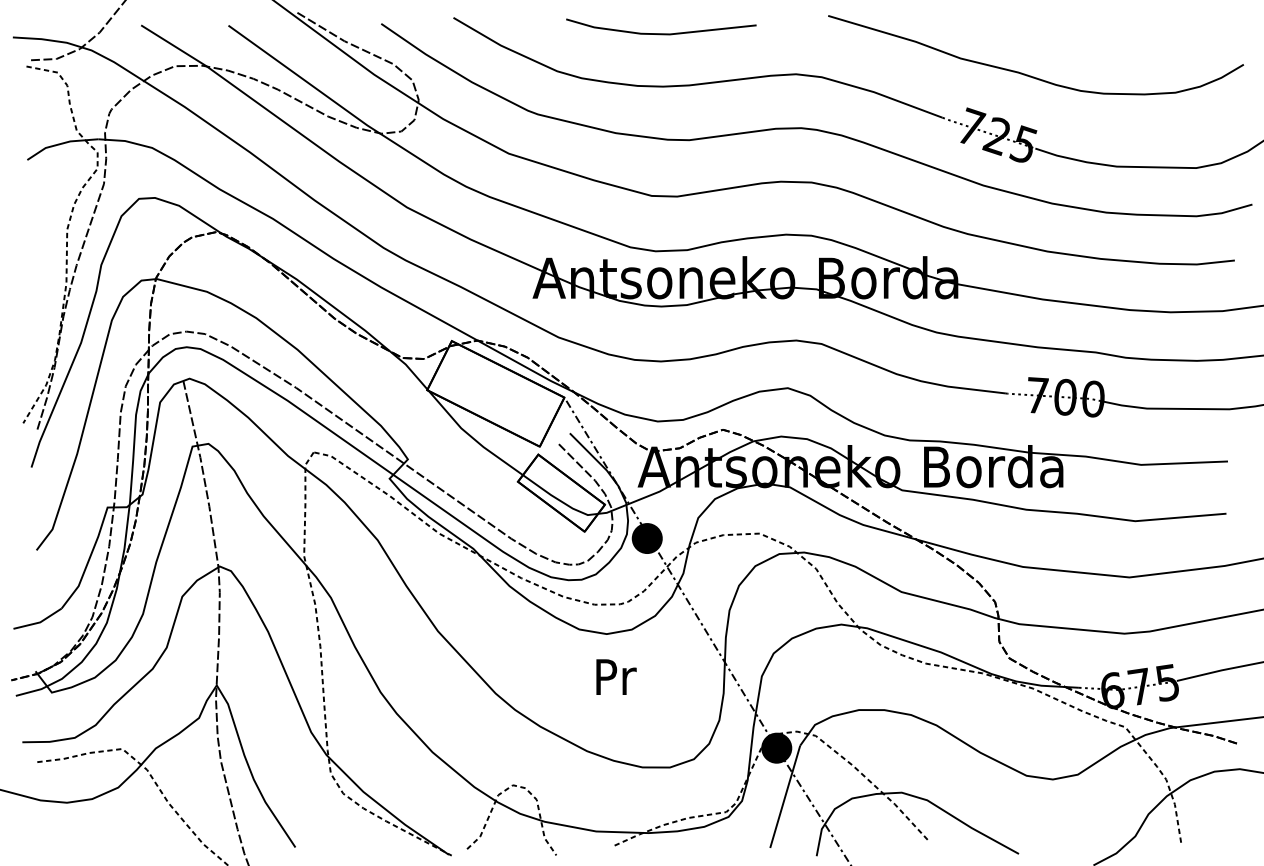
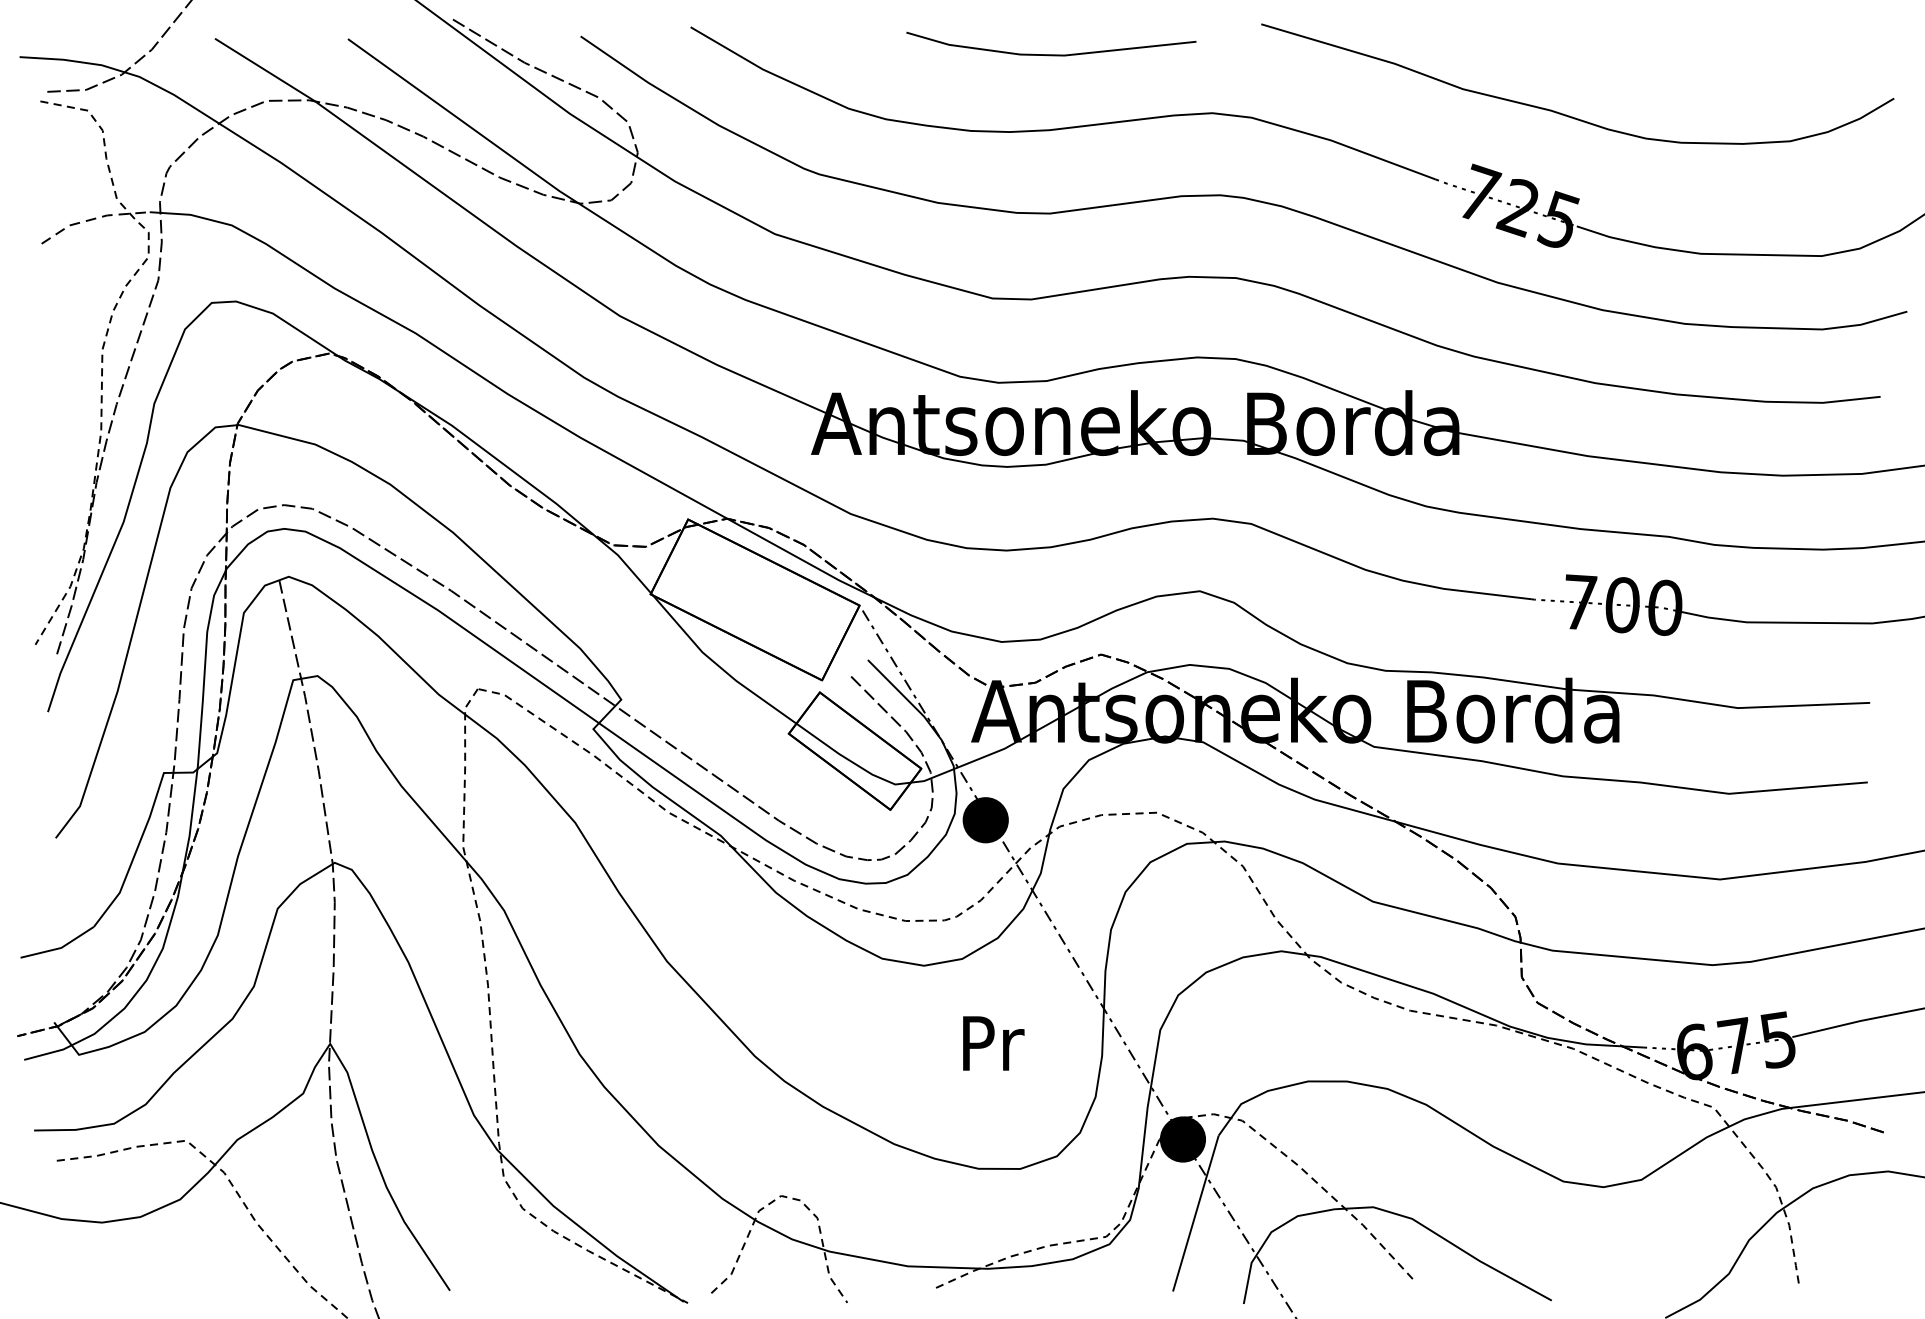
line: (661, 33) -> (1051, 54), moved
line: (61, 143) -> (93, 218), solid -> dashed
text: (616, 676) -> (993, 1042), moved

